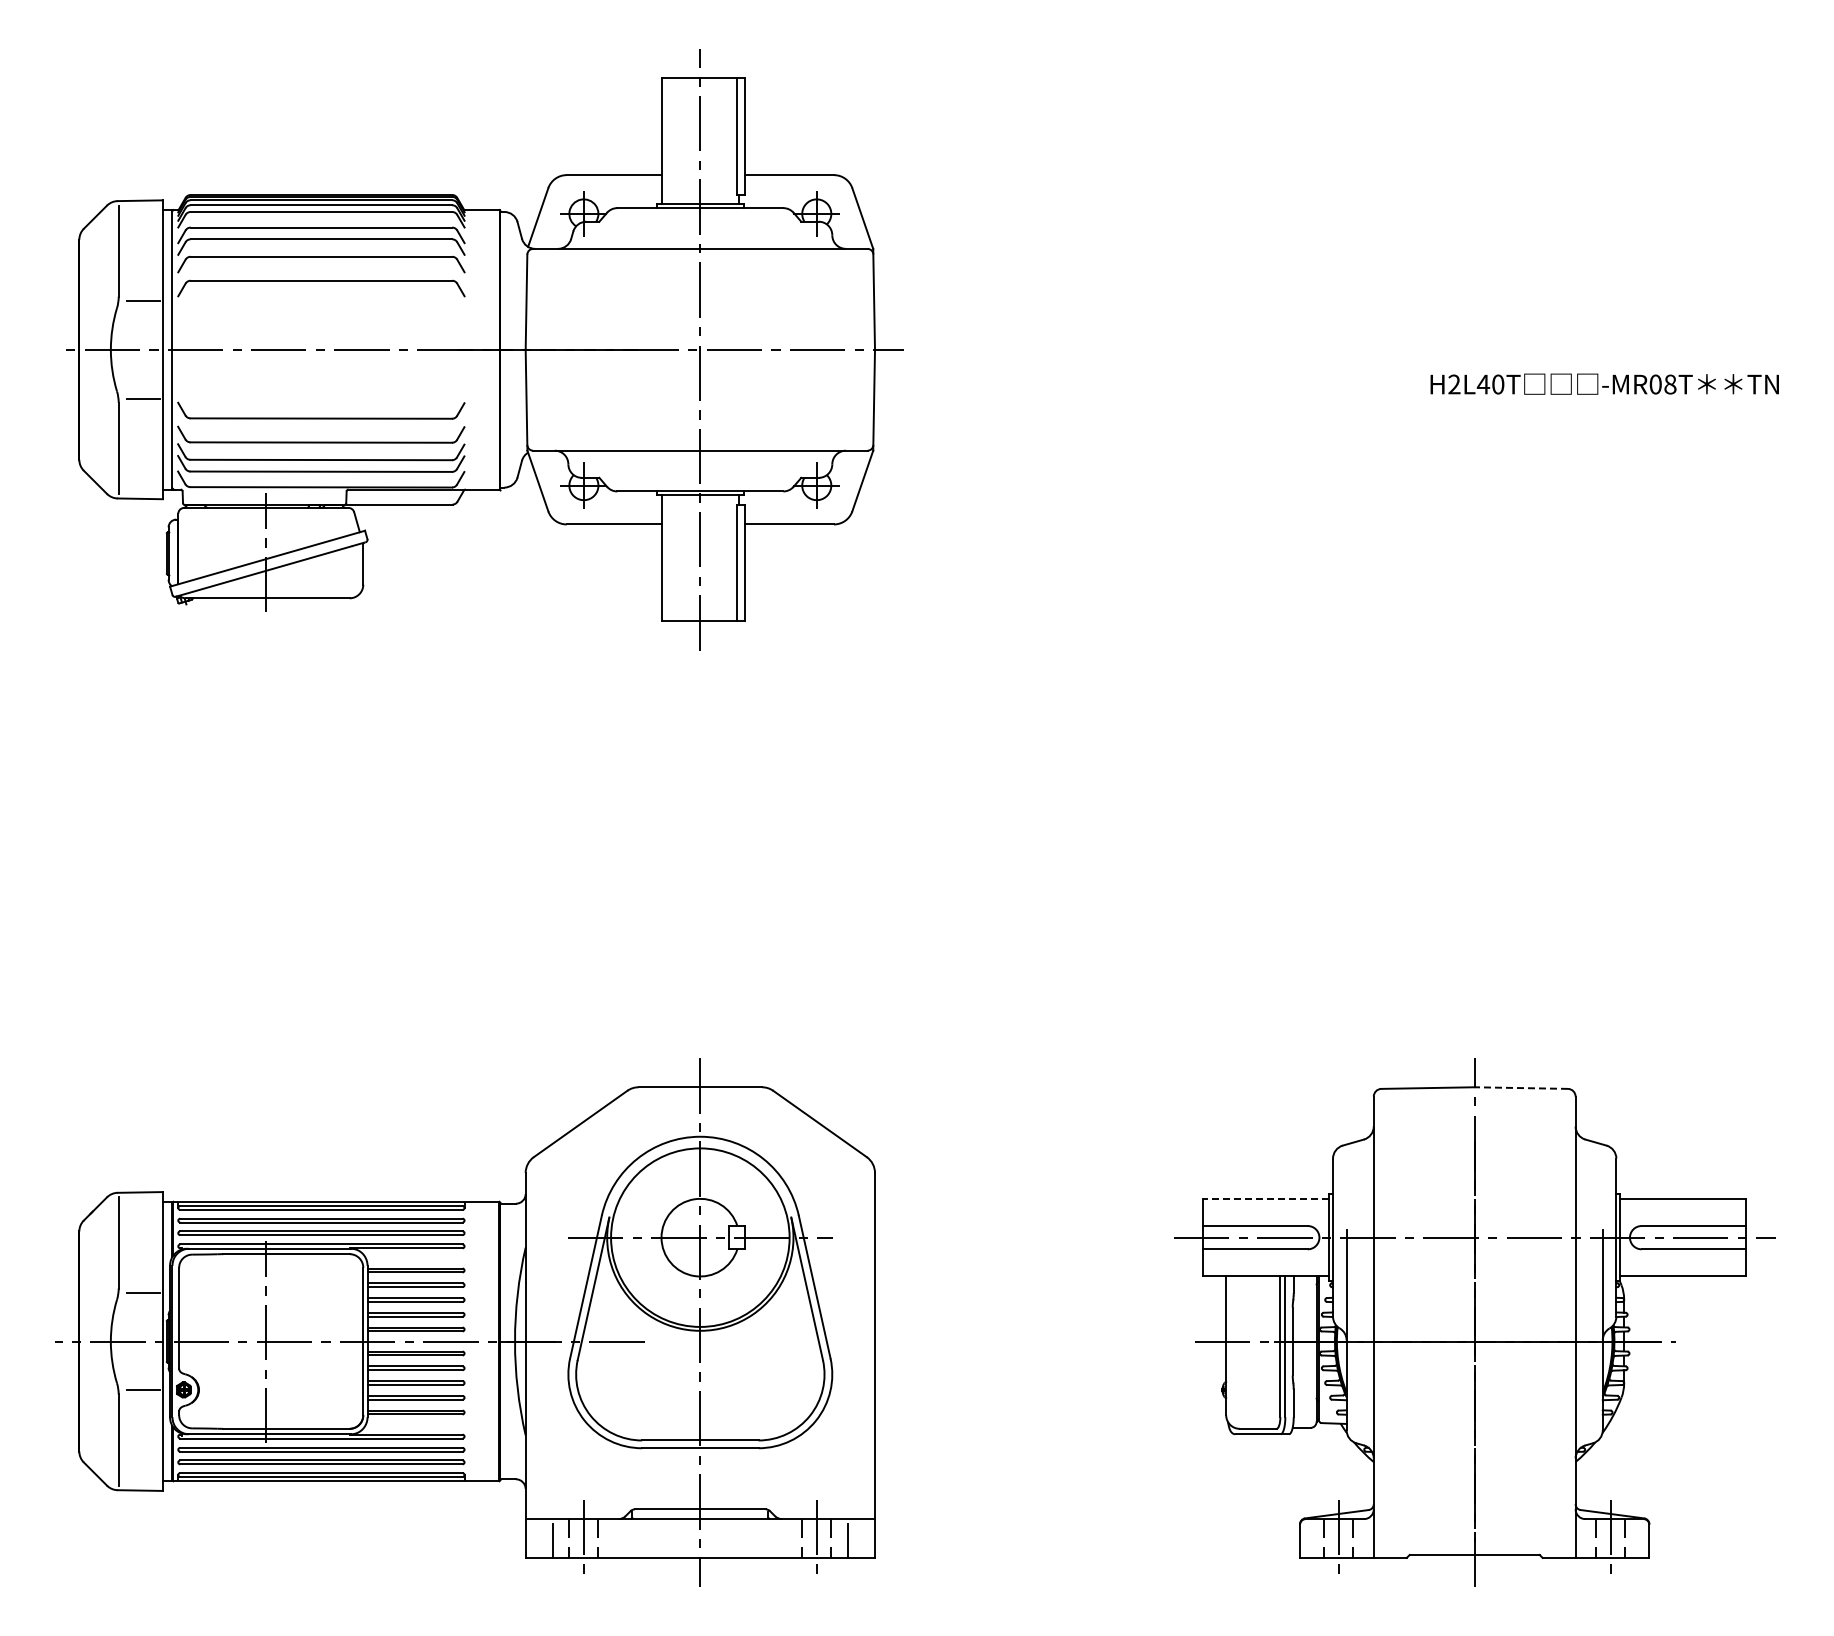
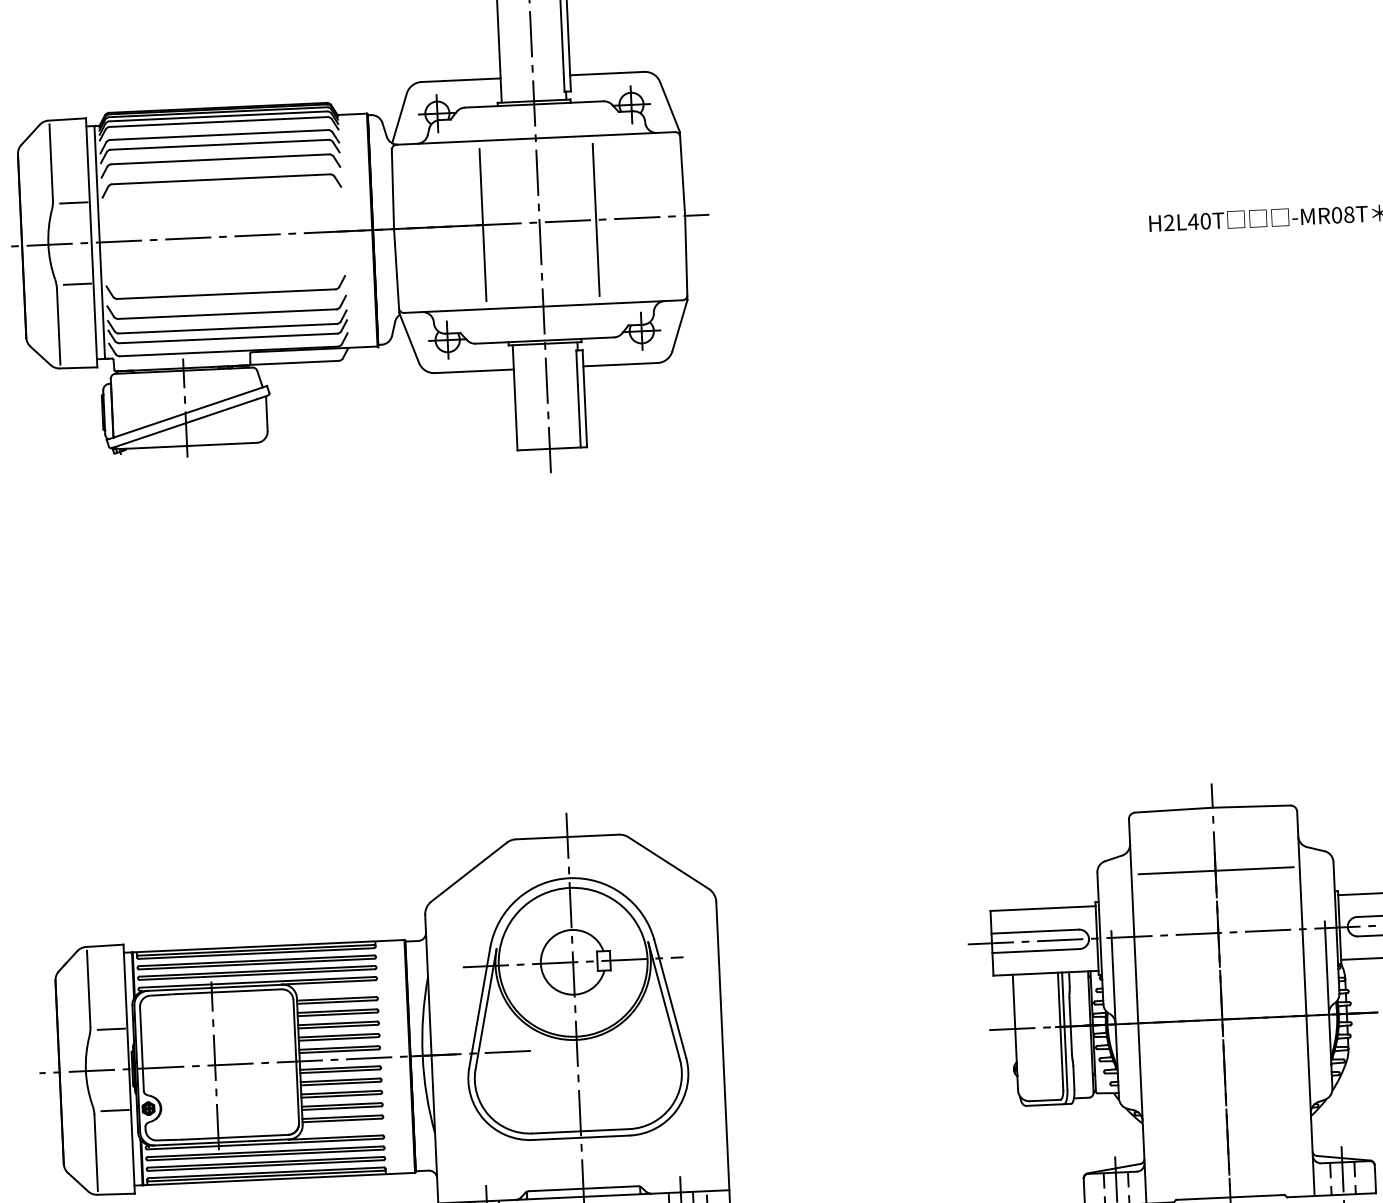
line: (632, 349) -> (483, 224), added
line: (768, 349) -> (596, 219), added
line: (1521, 1088) -> (1251, 806), dashed -> solid
line: (1475, 1162) -> (1216, 870), added
line: (1265, 1198) -> (1042, 908), dashed -> solid

